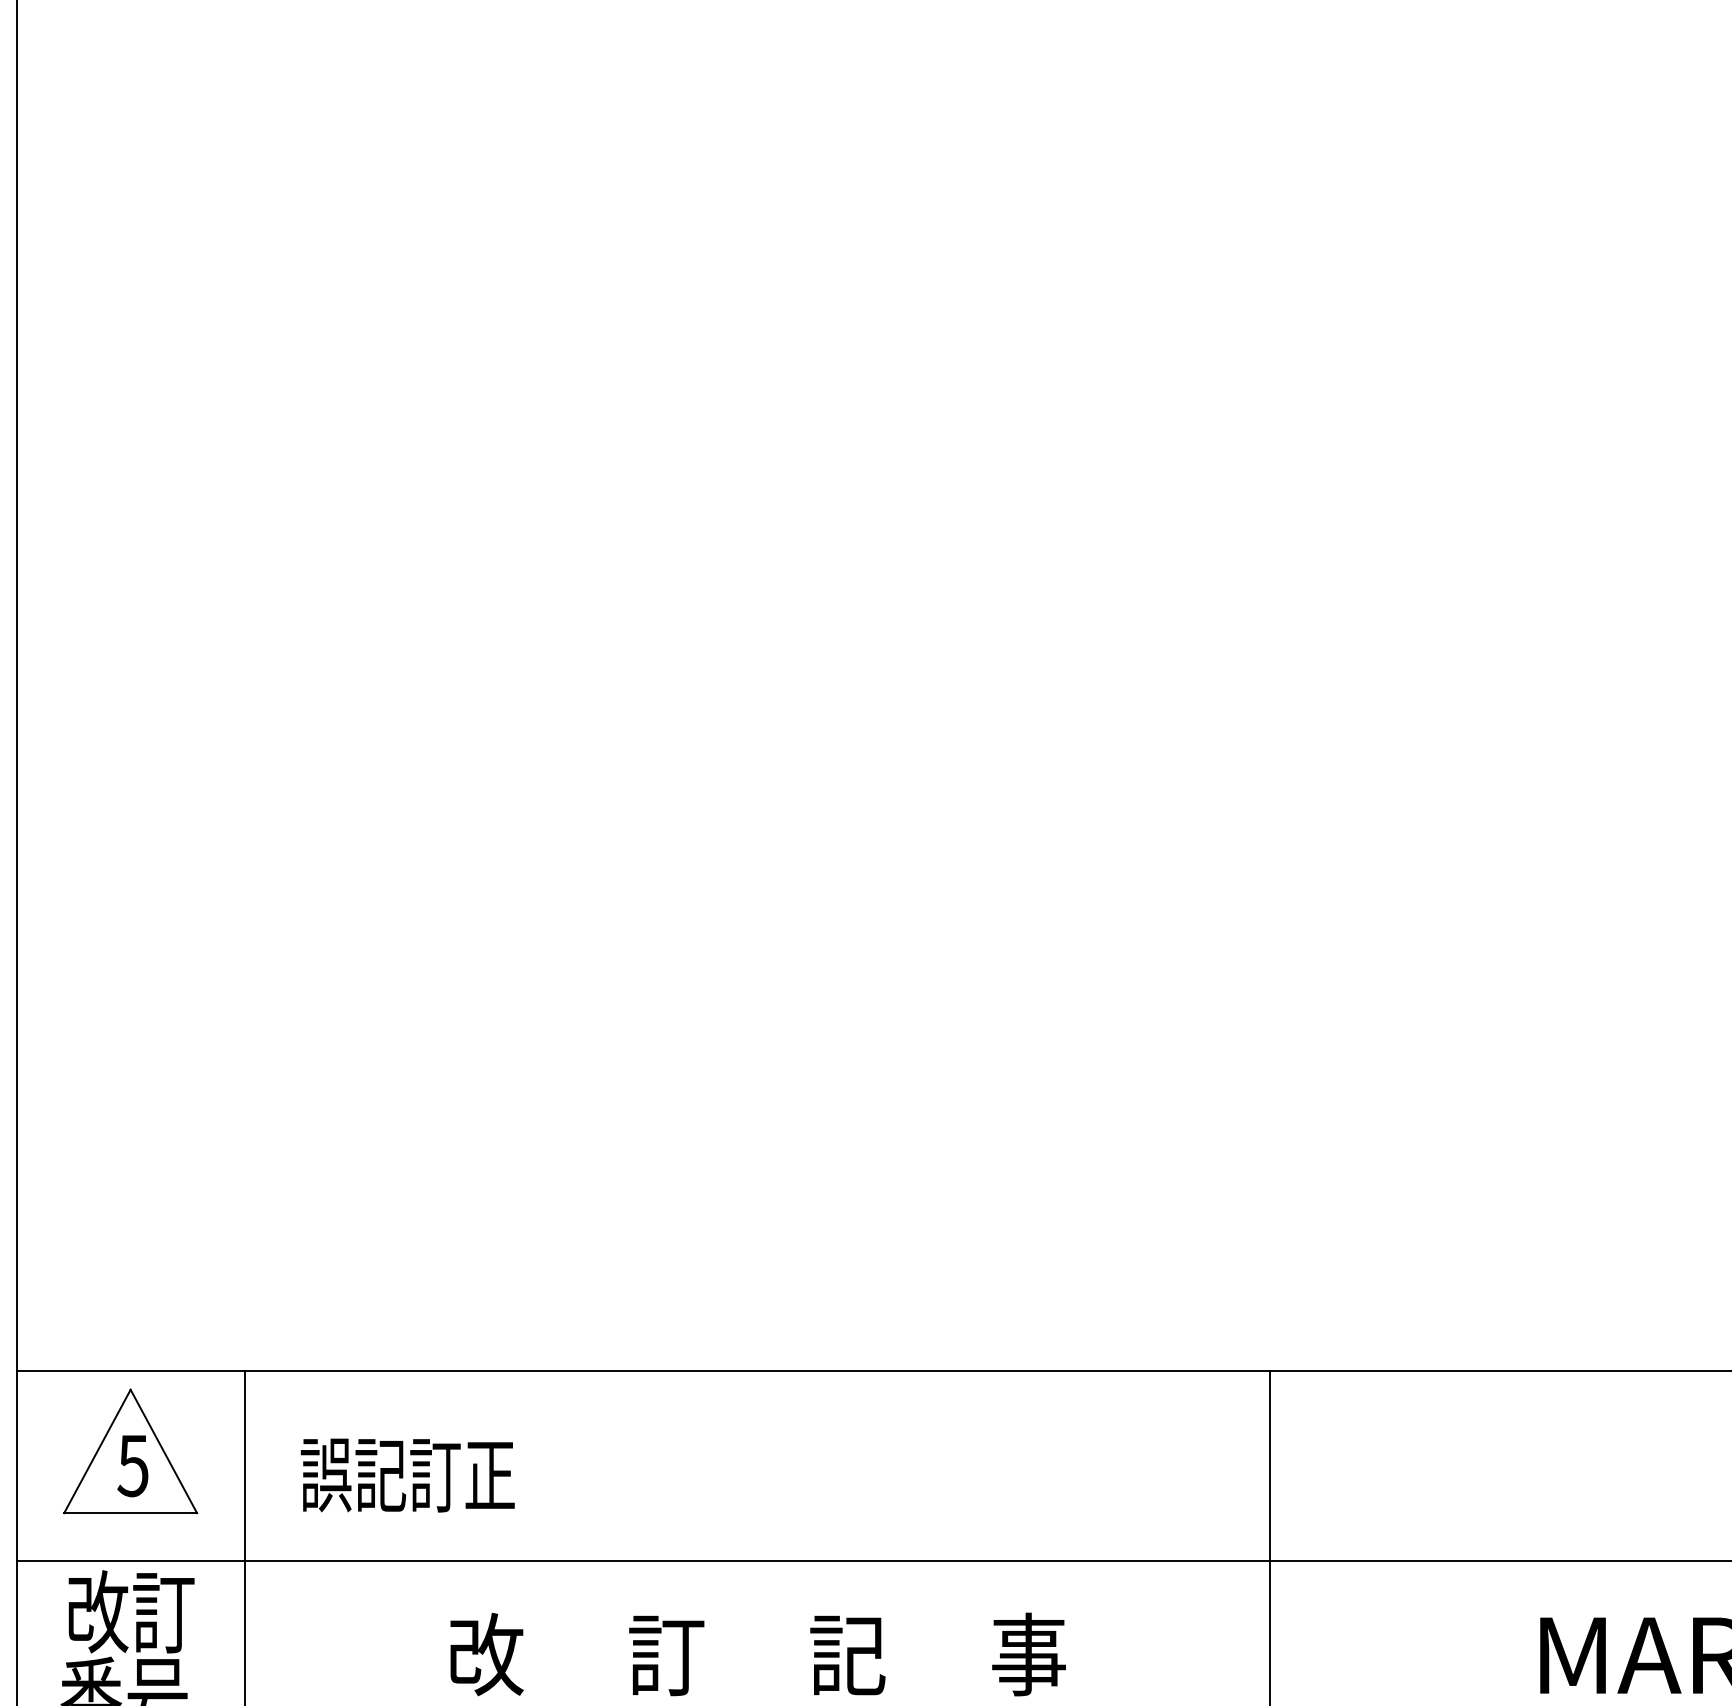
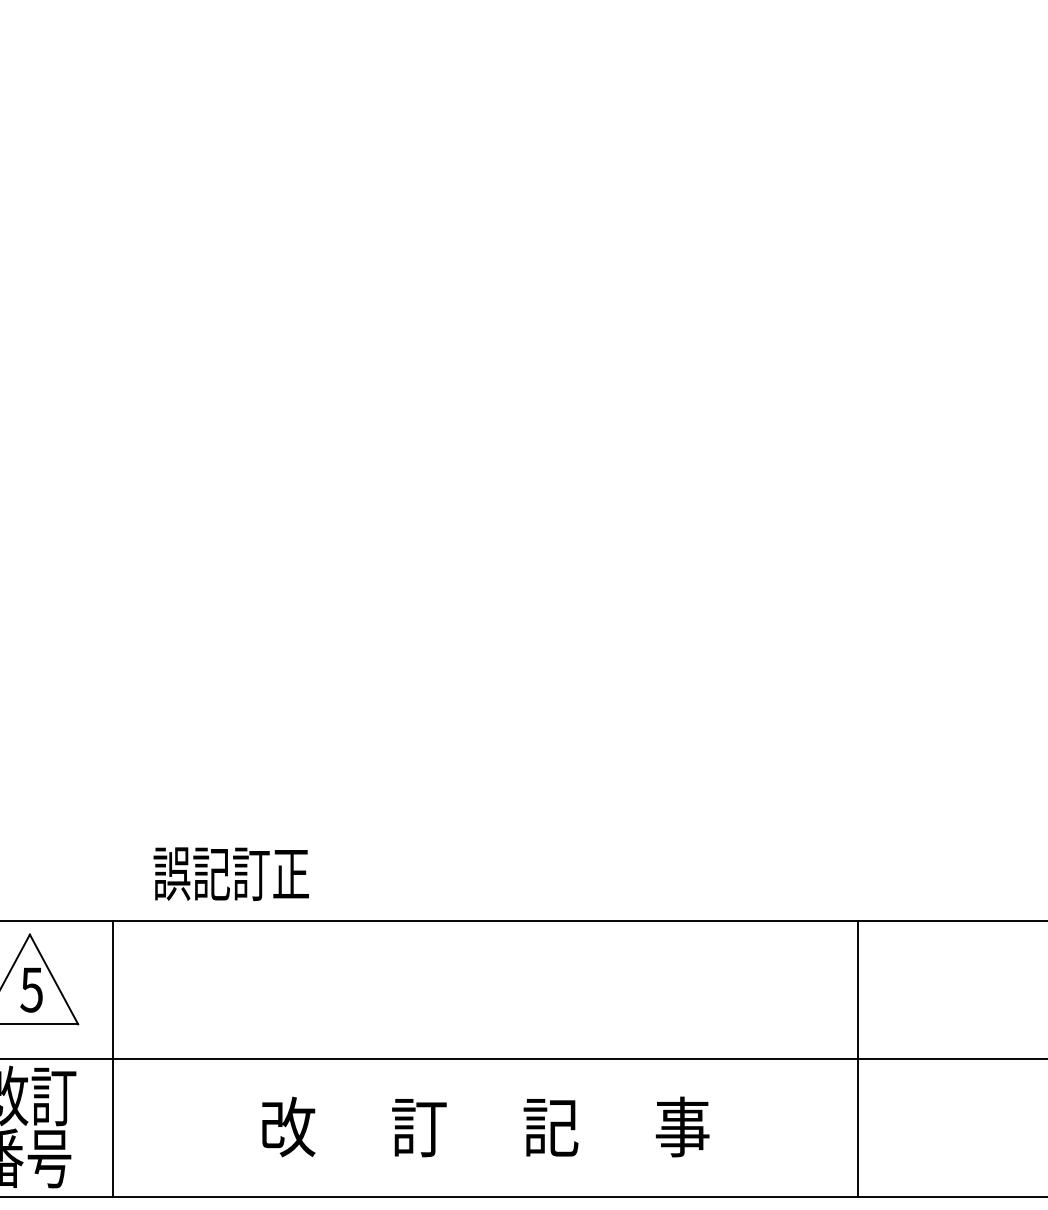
text: (407, 1475) -> (231, 874), moved

